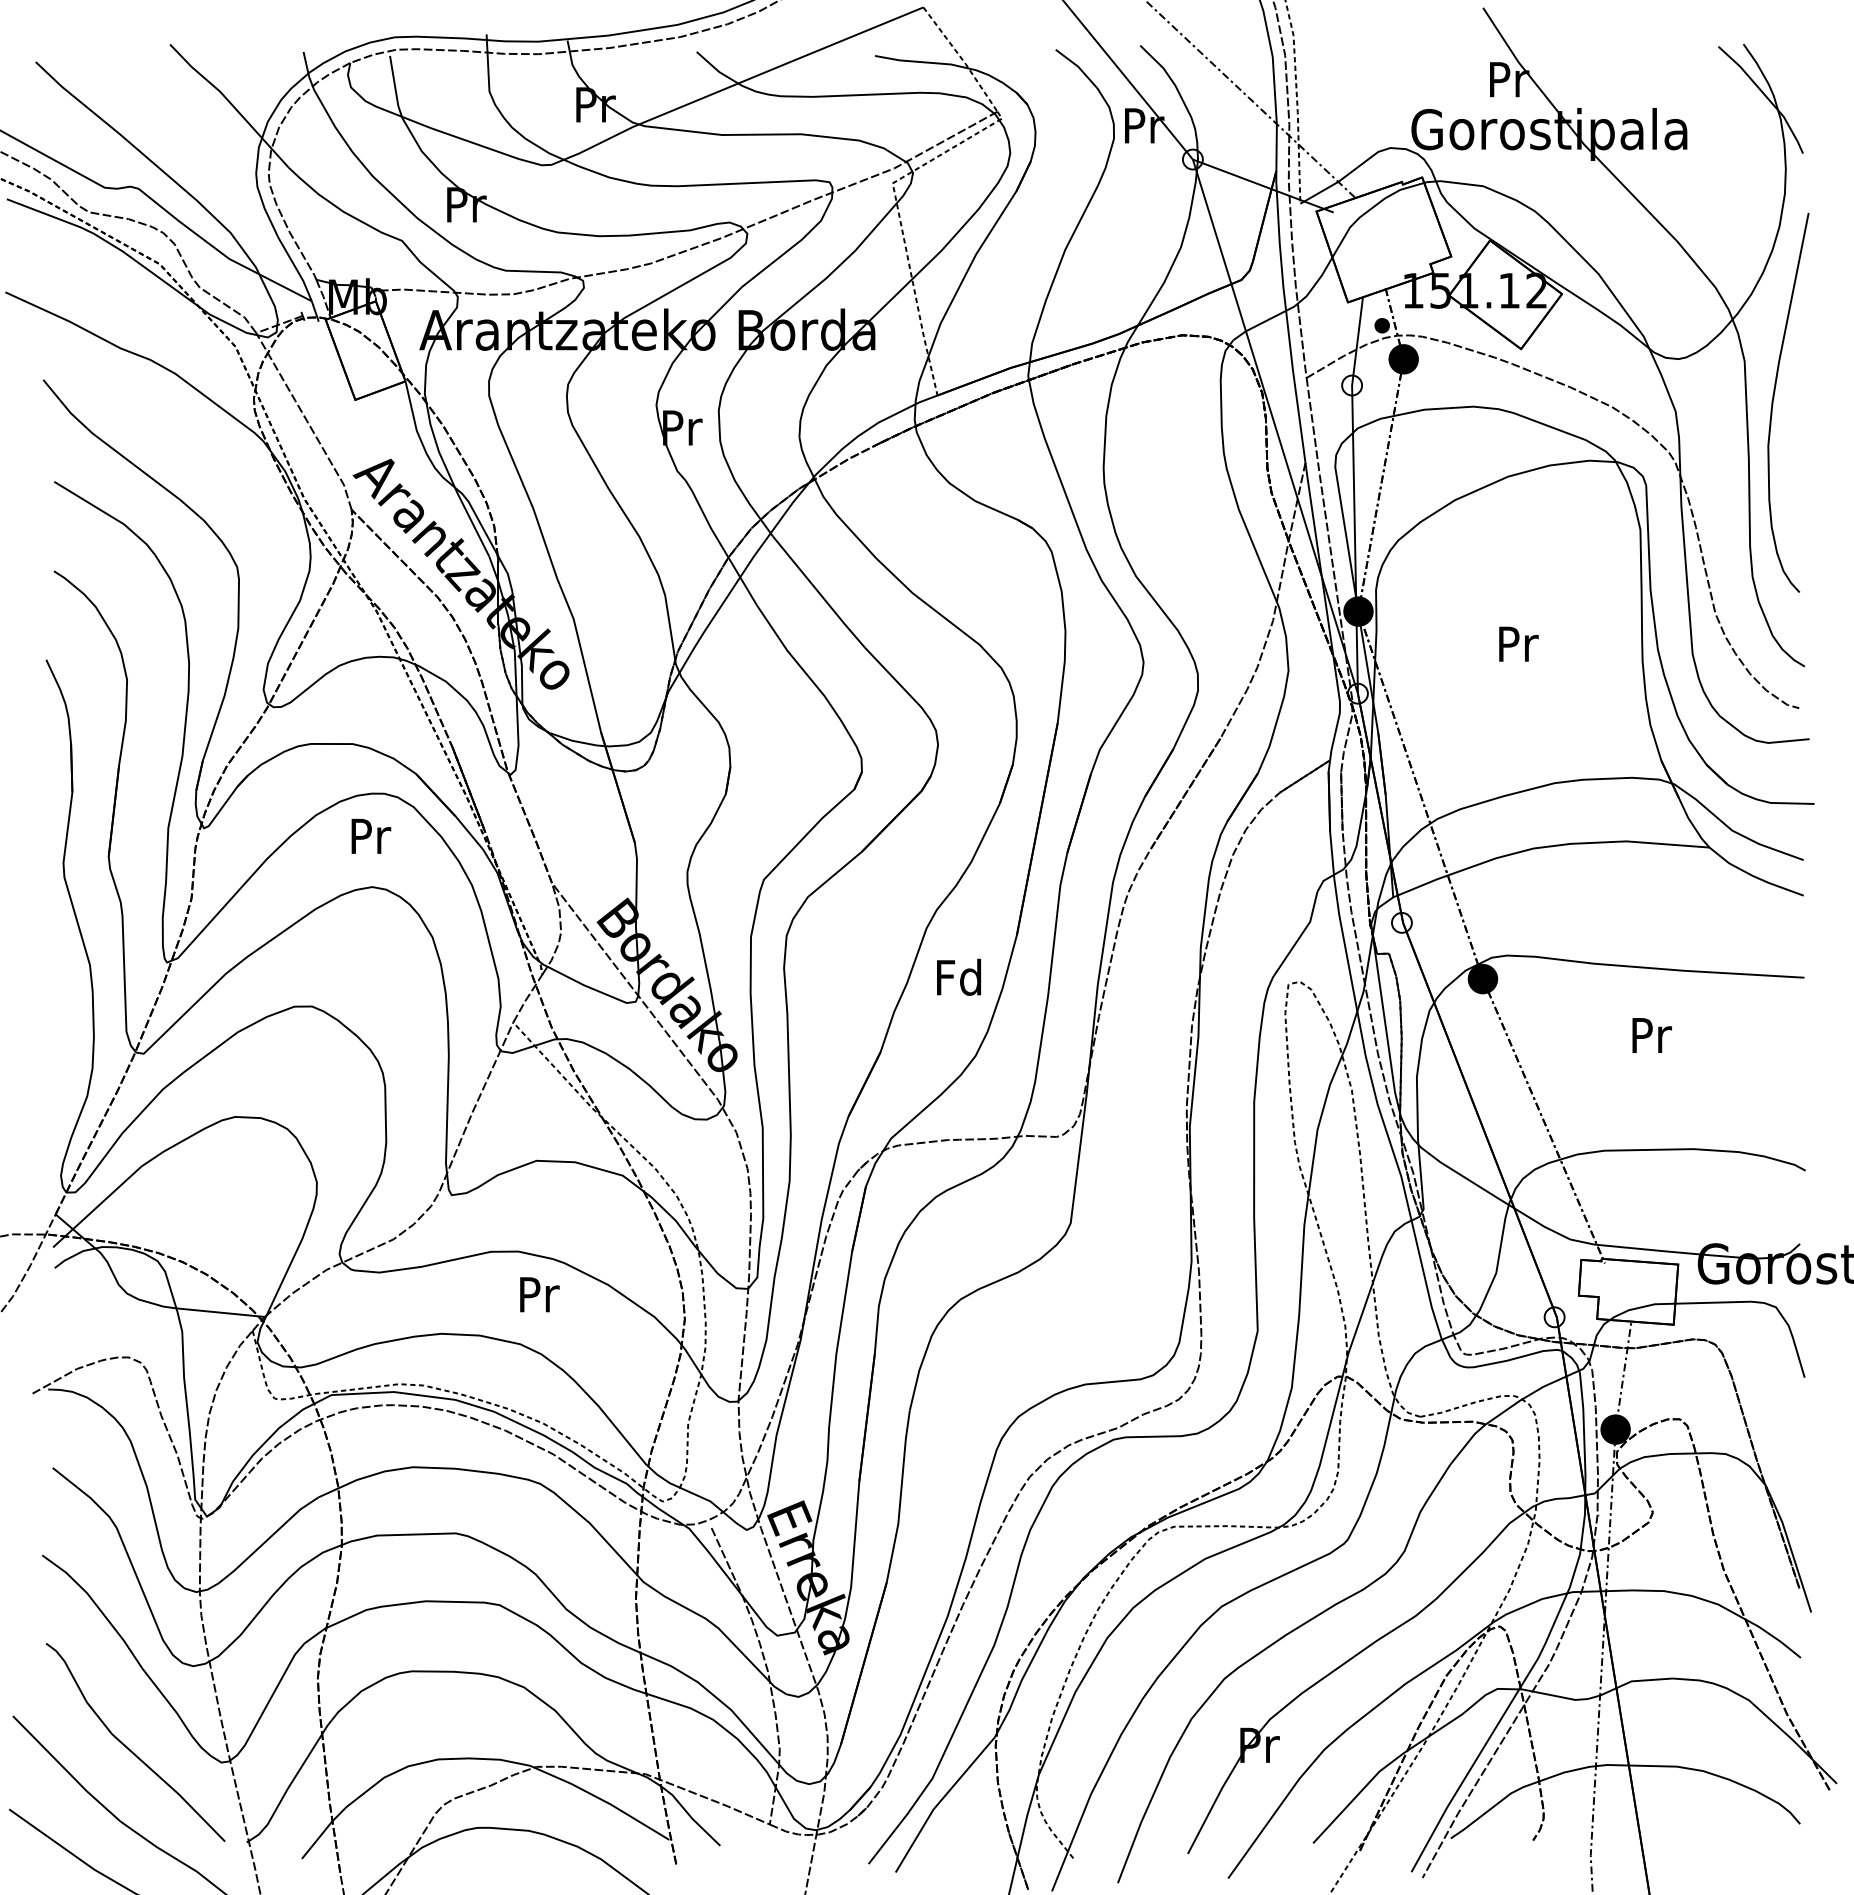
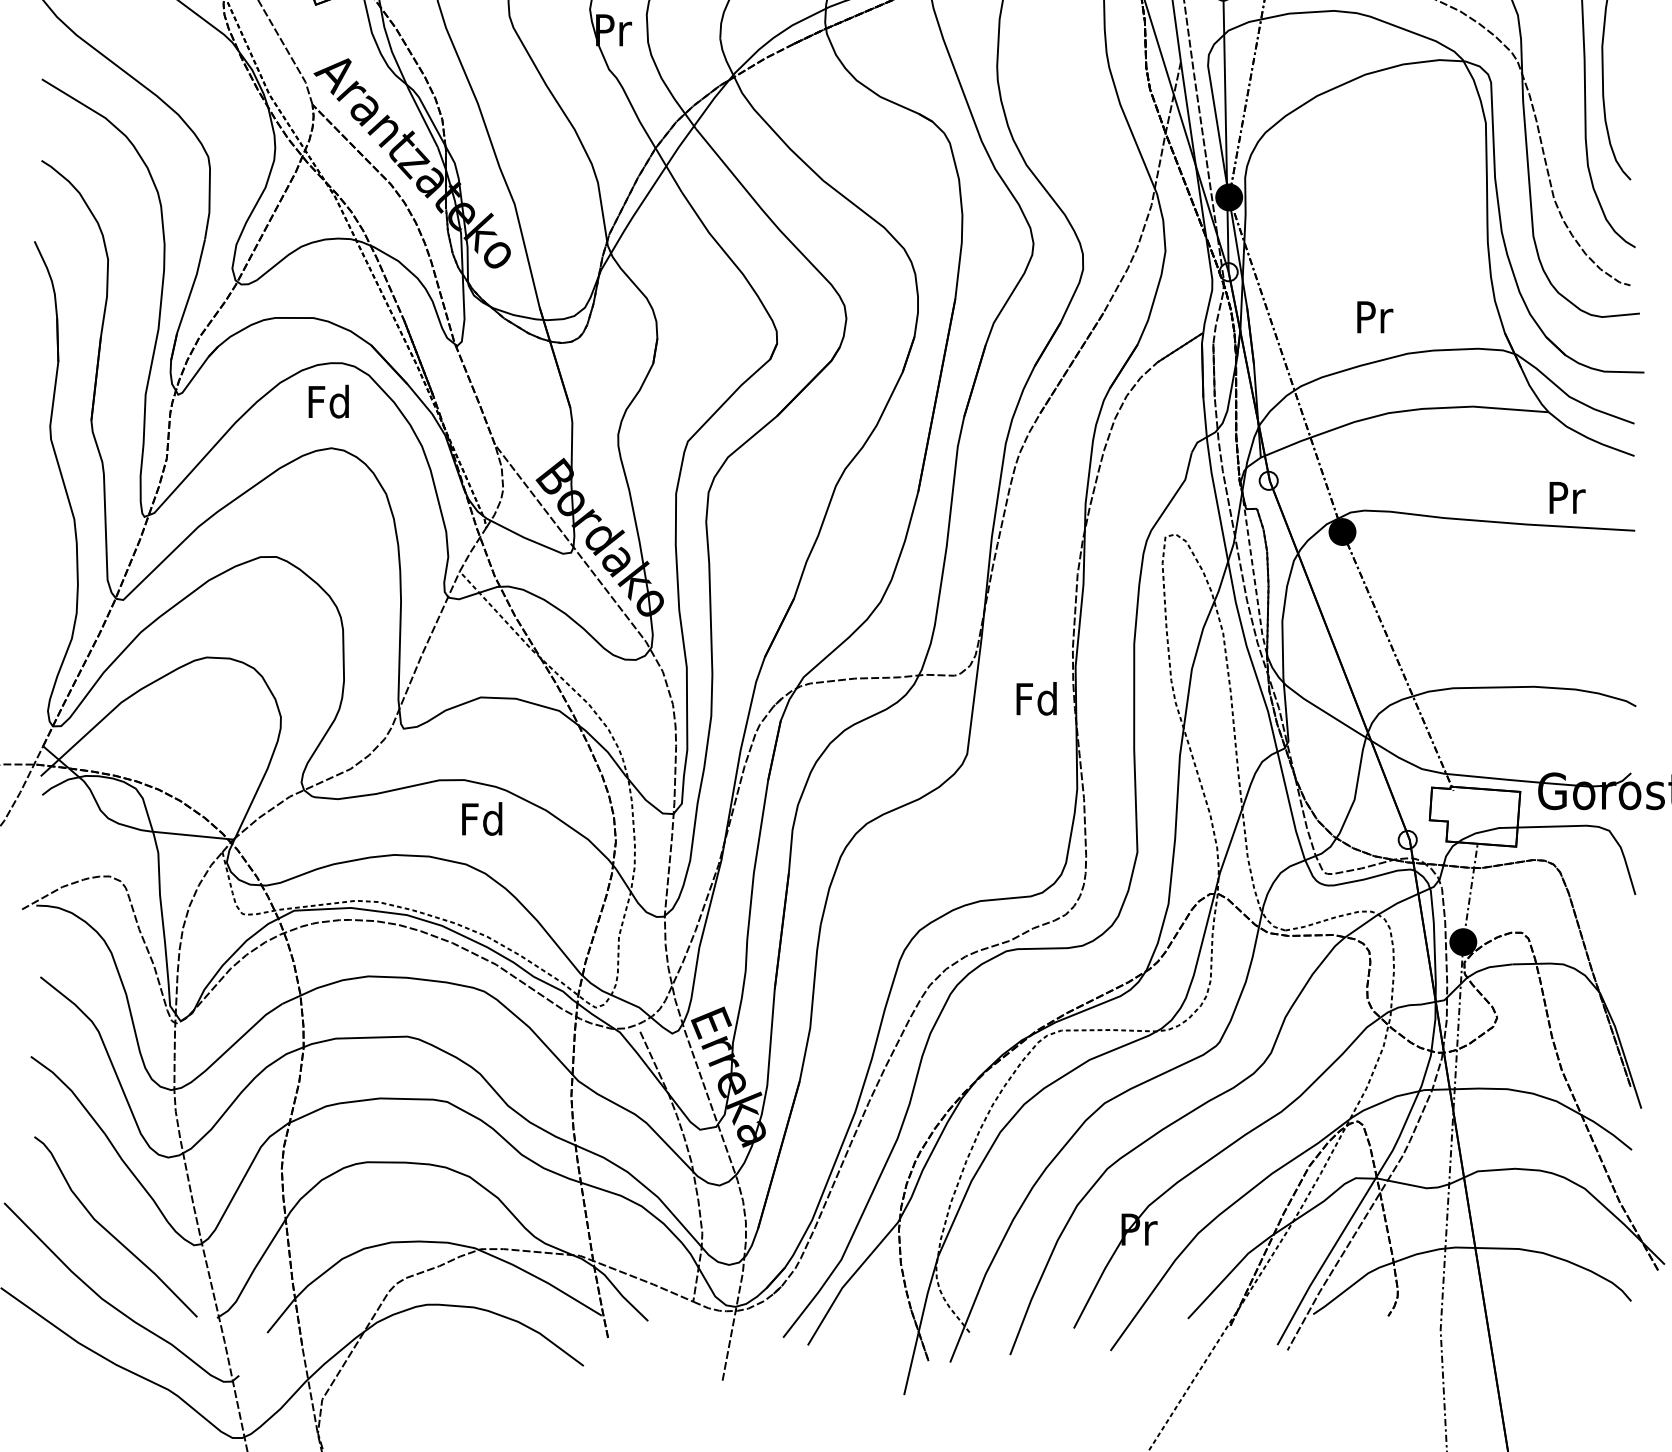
text: (1518, 643) -> (1374, 316), moved
text: (369, 835) -> (328, 401), Pr -> Fd
text: (958, 976) -> (1036, 698), moved
line: (1385, 1025) -> (1253, 574), solid -> dashed
text: (1651, 1035) -> (1566, 497), moved
text: (537, 1293) -> (481, 818), Pr -> Fd

